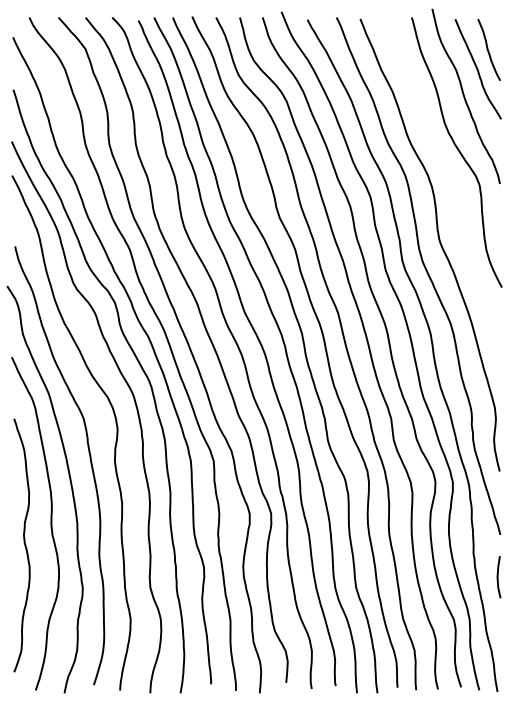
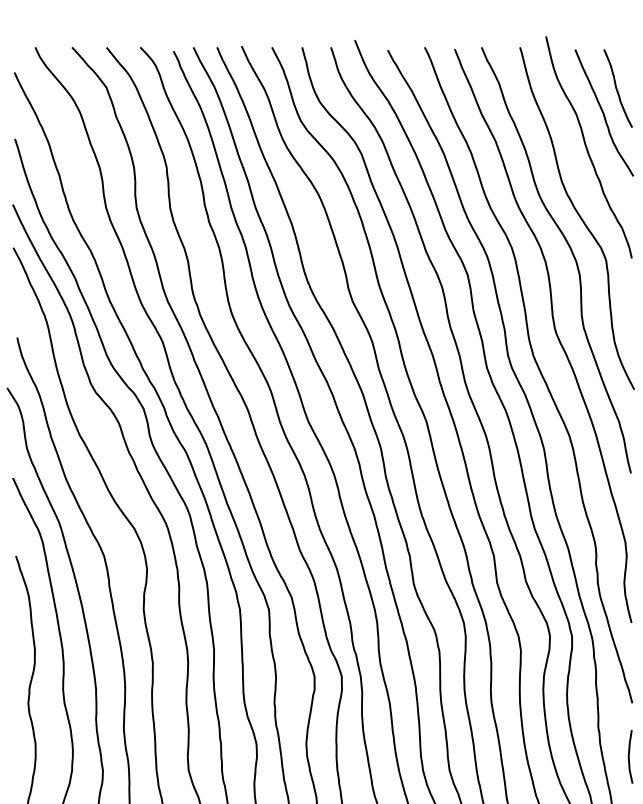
curve: (452, 180) -> (571, 254), added

